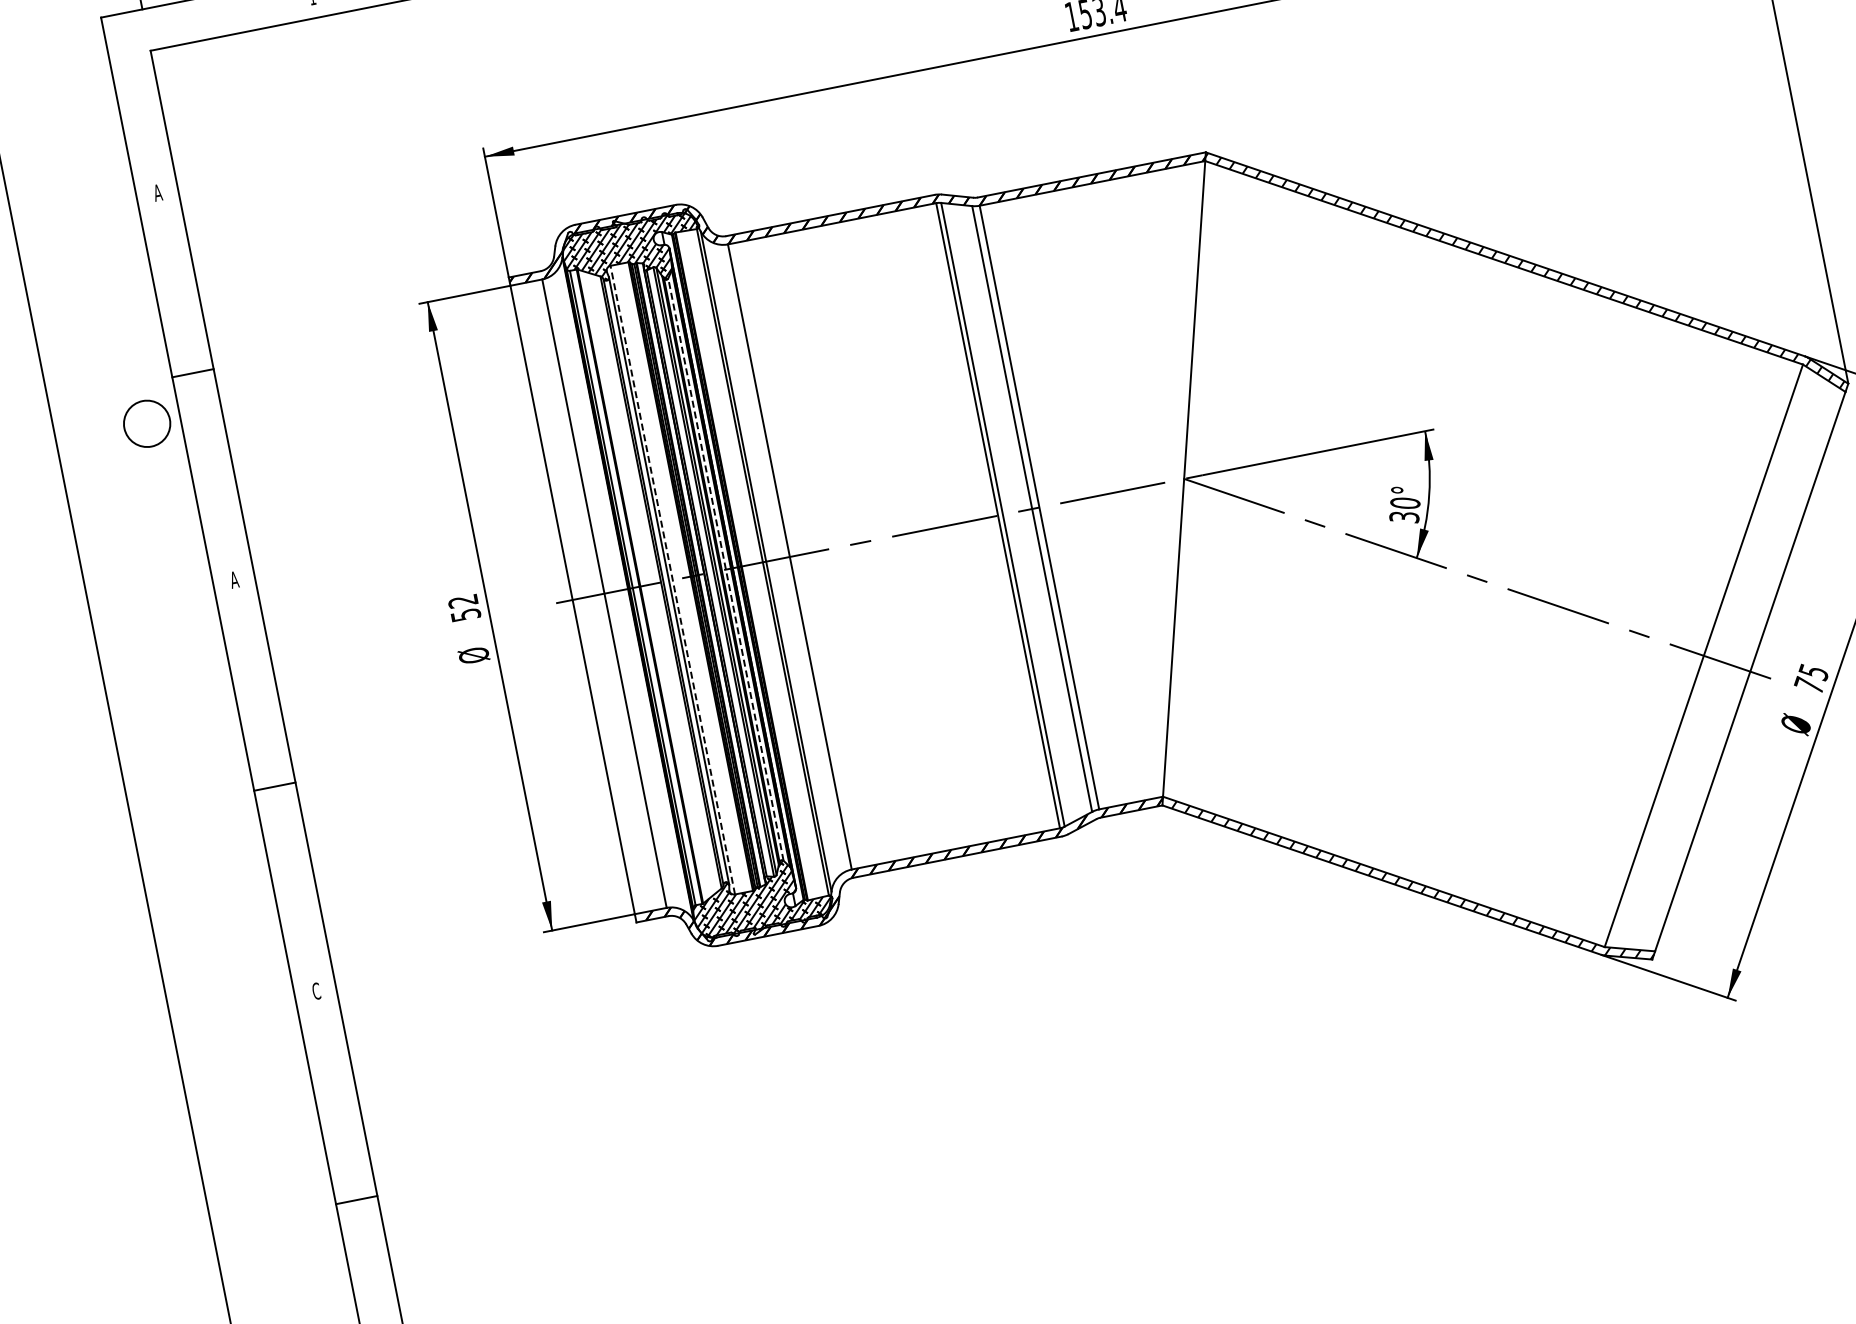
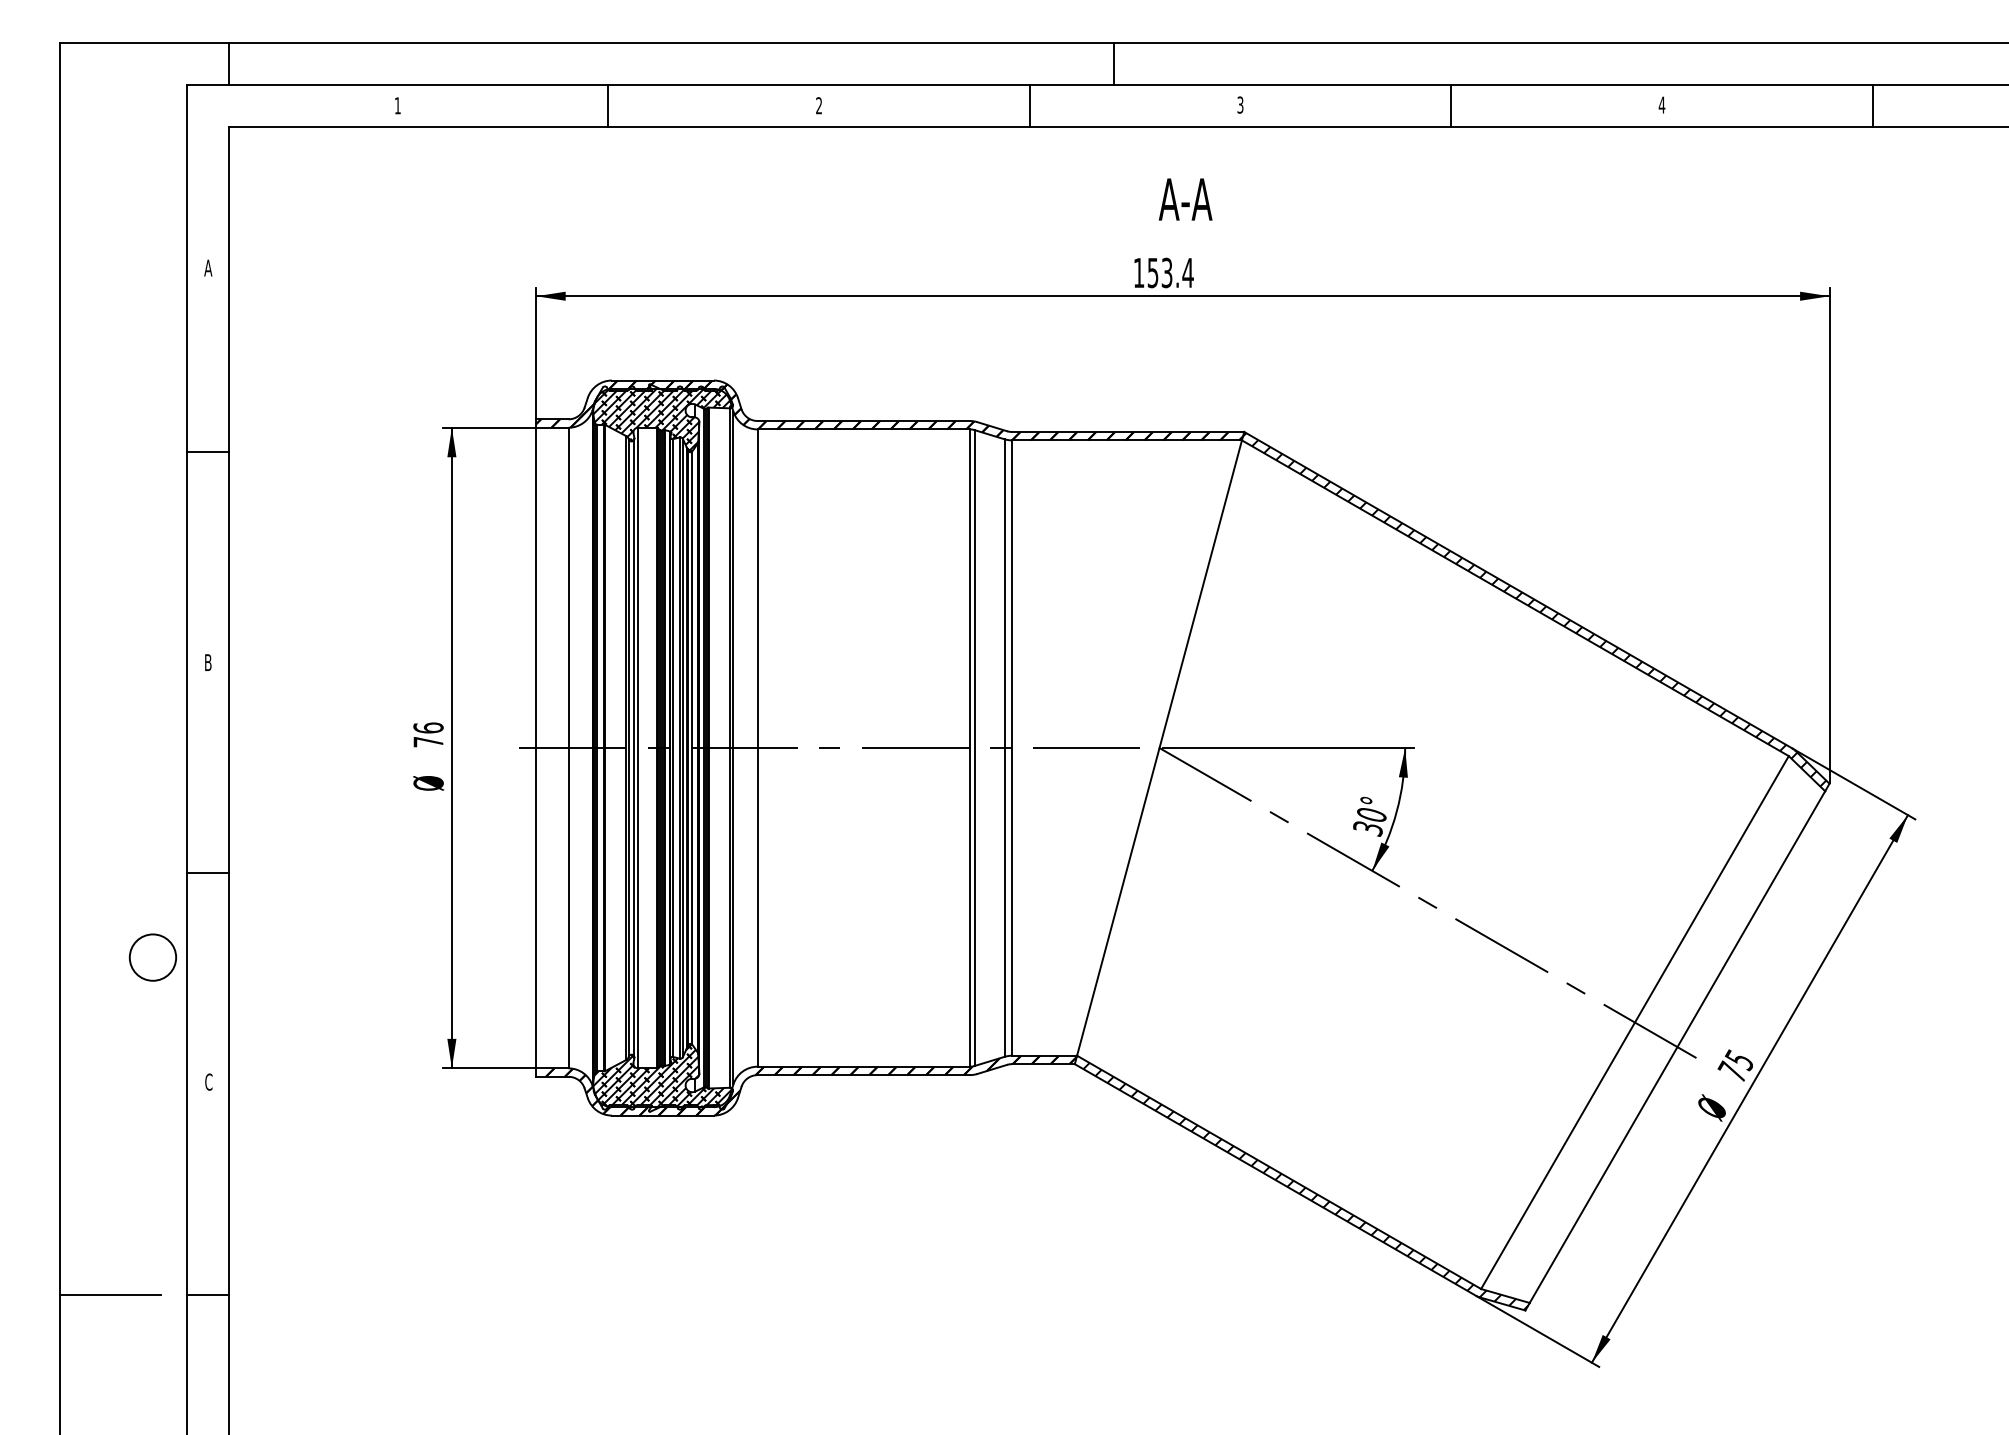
circle: (146, 423) -> (152, 957), moved
line: (726, 570) -> (692, 748), dashed -> solid
text: (234, 579) -> (208, 662), A -> B
line: (672, 579) -> (638, 747), dashed -> solid
text: (464, 607) -> (428, 734), 52 -> 76
line: (261, 1218) -> (110, 1294), added

